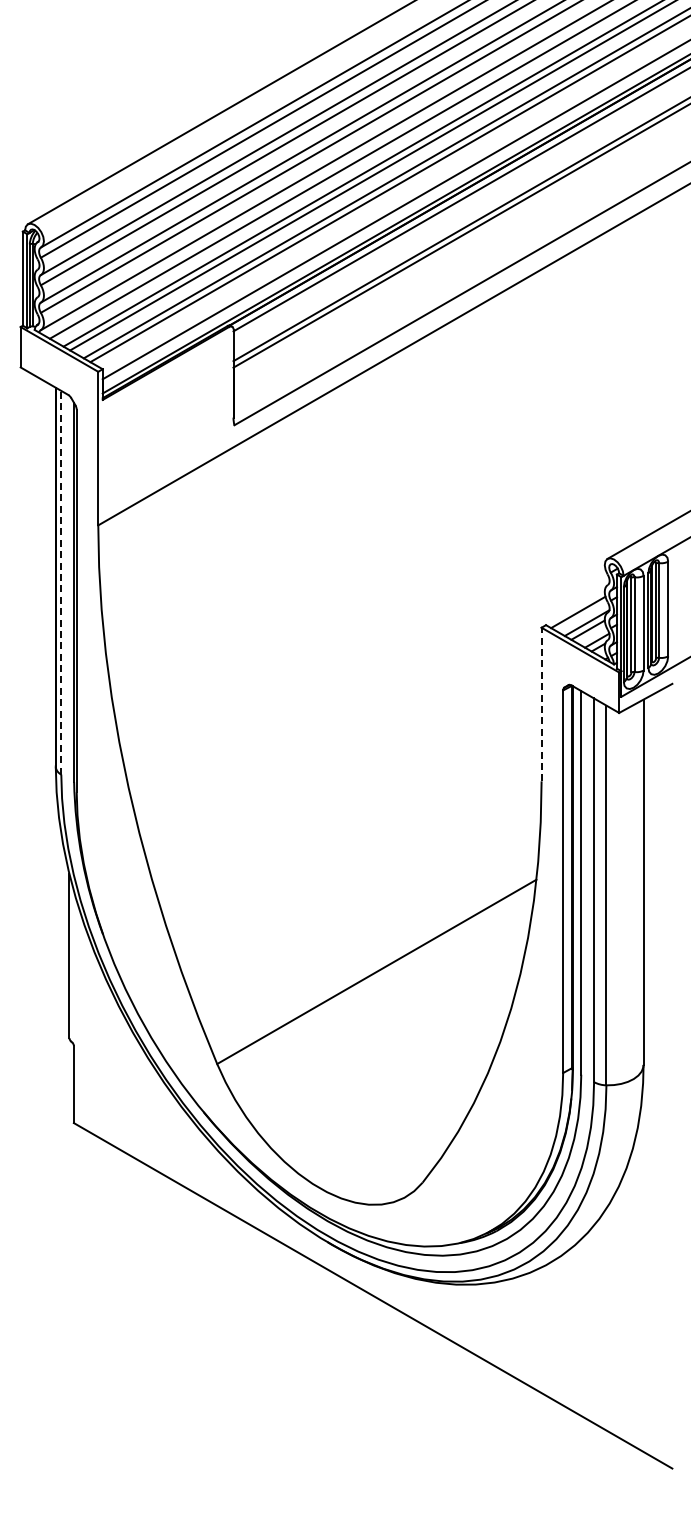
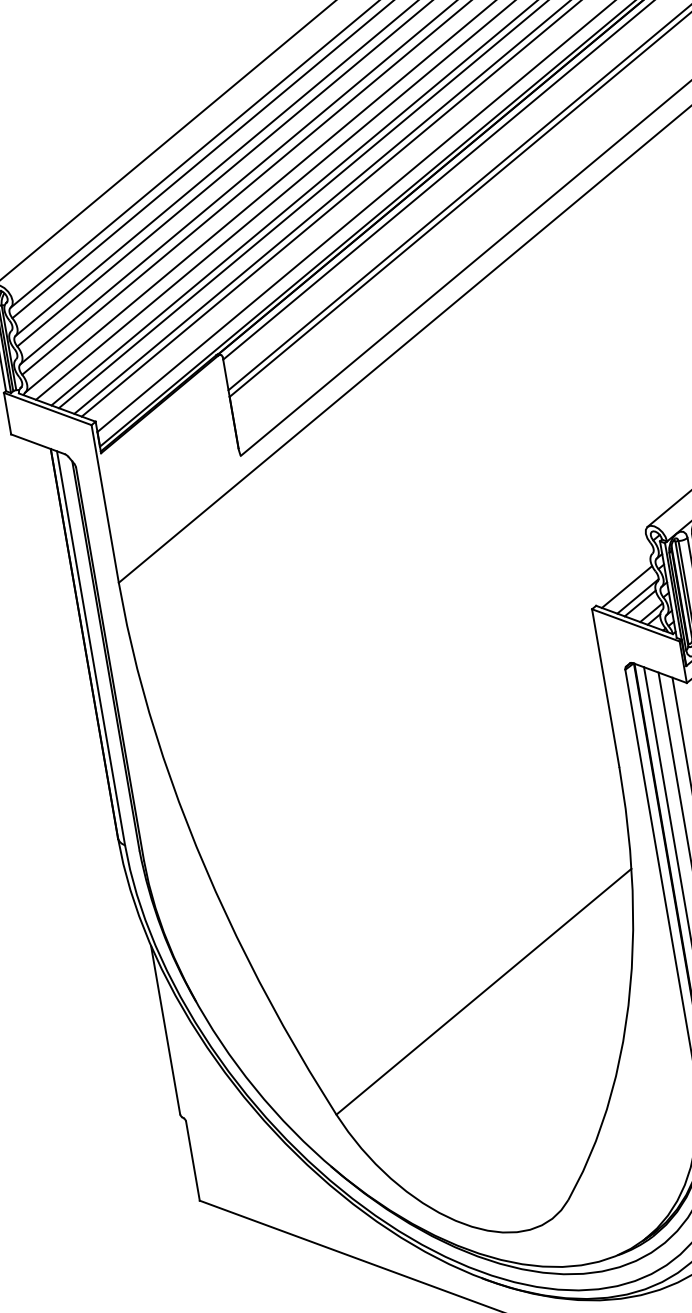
line: (61, 582) -> (91, 647), dashed -> solid
line: (541, 704) -> (605, 688), dashed -> solid

